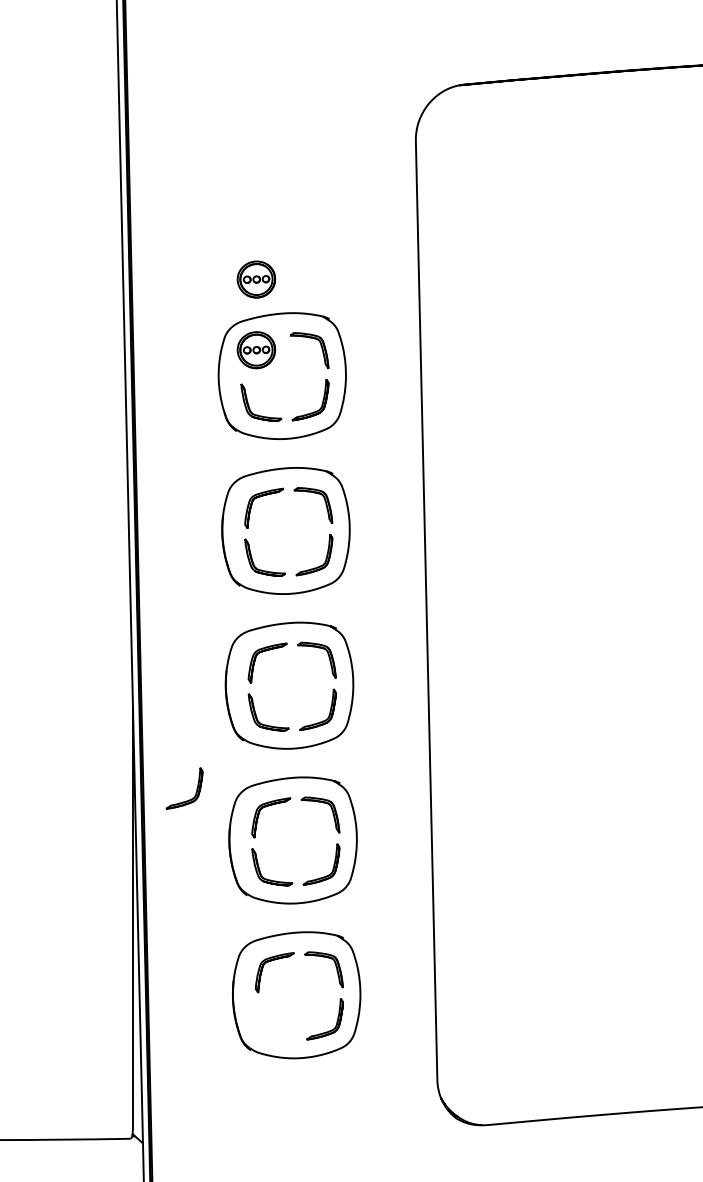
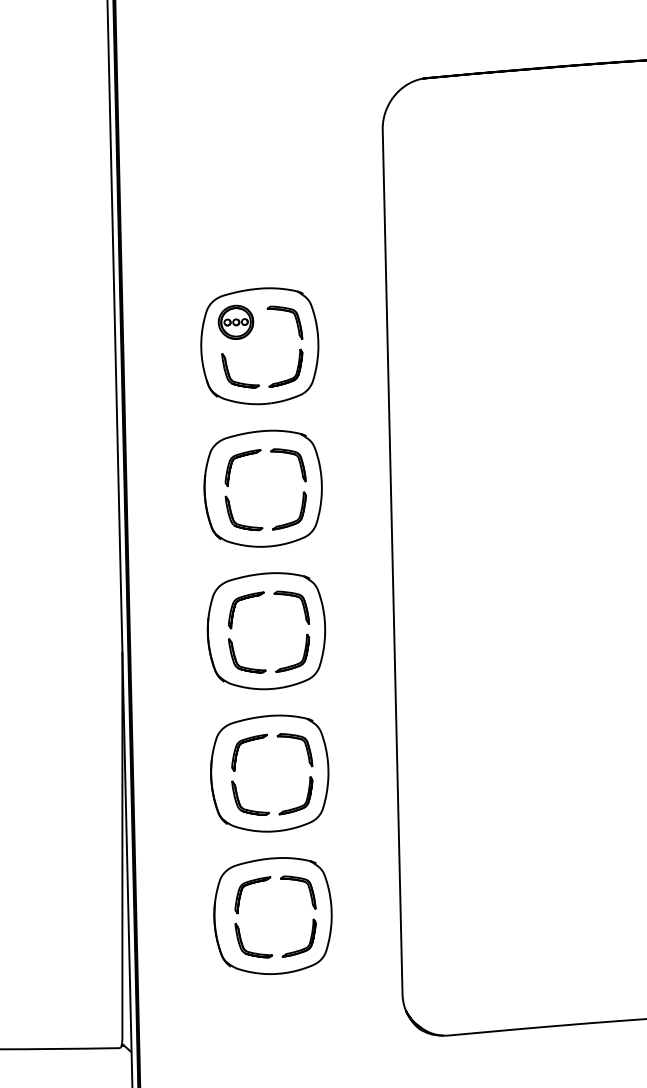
part: (255, 278) -> (235, 256), removed
part: (196, 789) -> (180, 726), removed
part: (264, 1026) -> (243, 944), added

